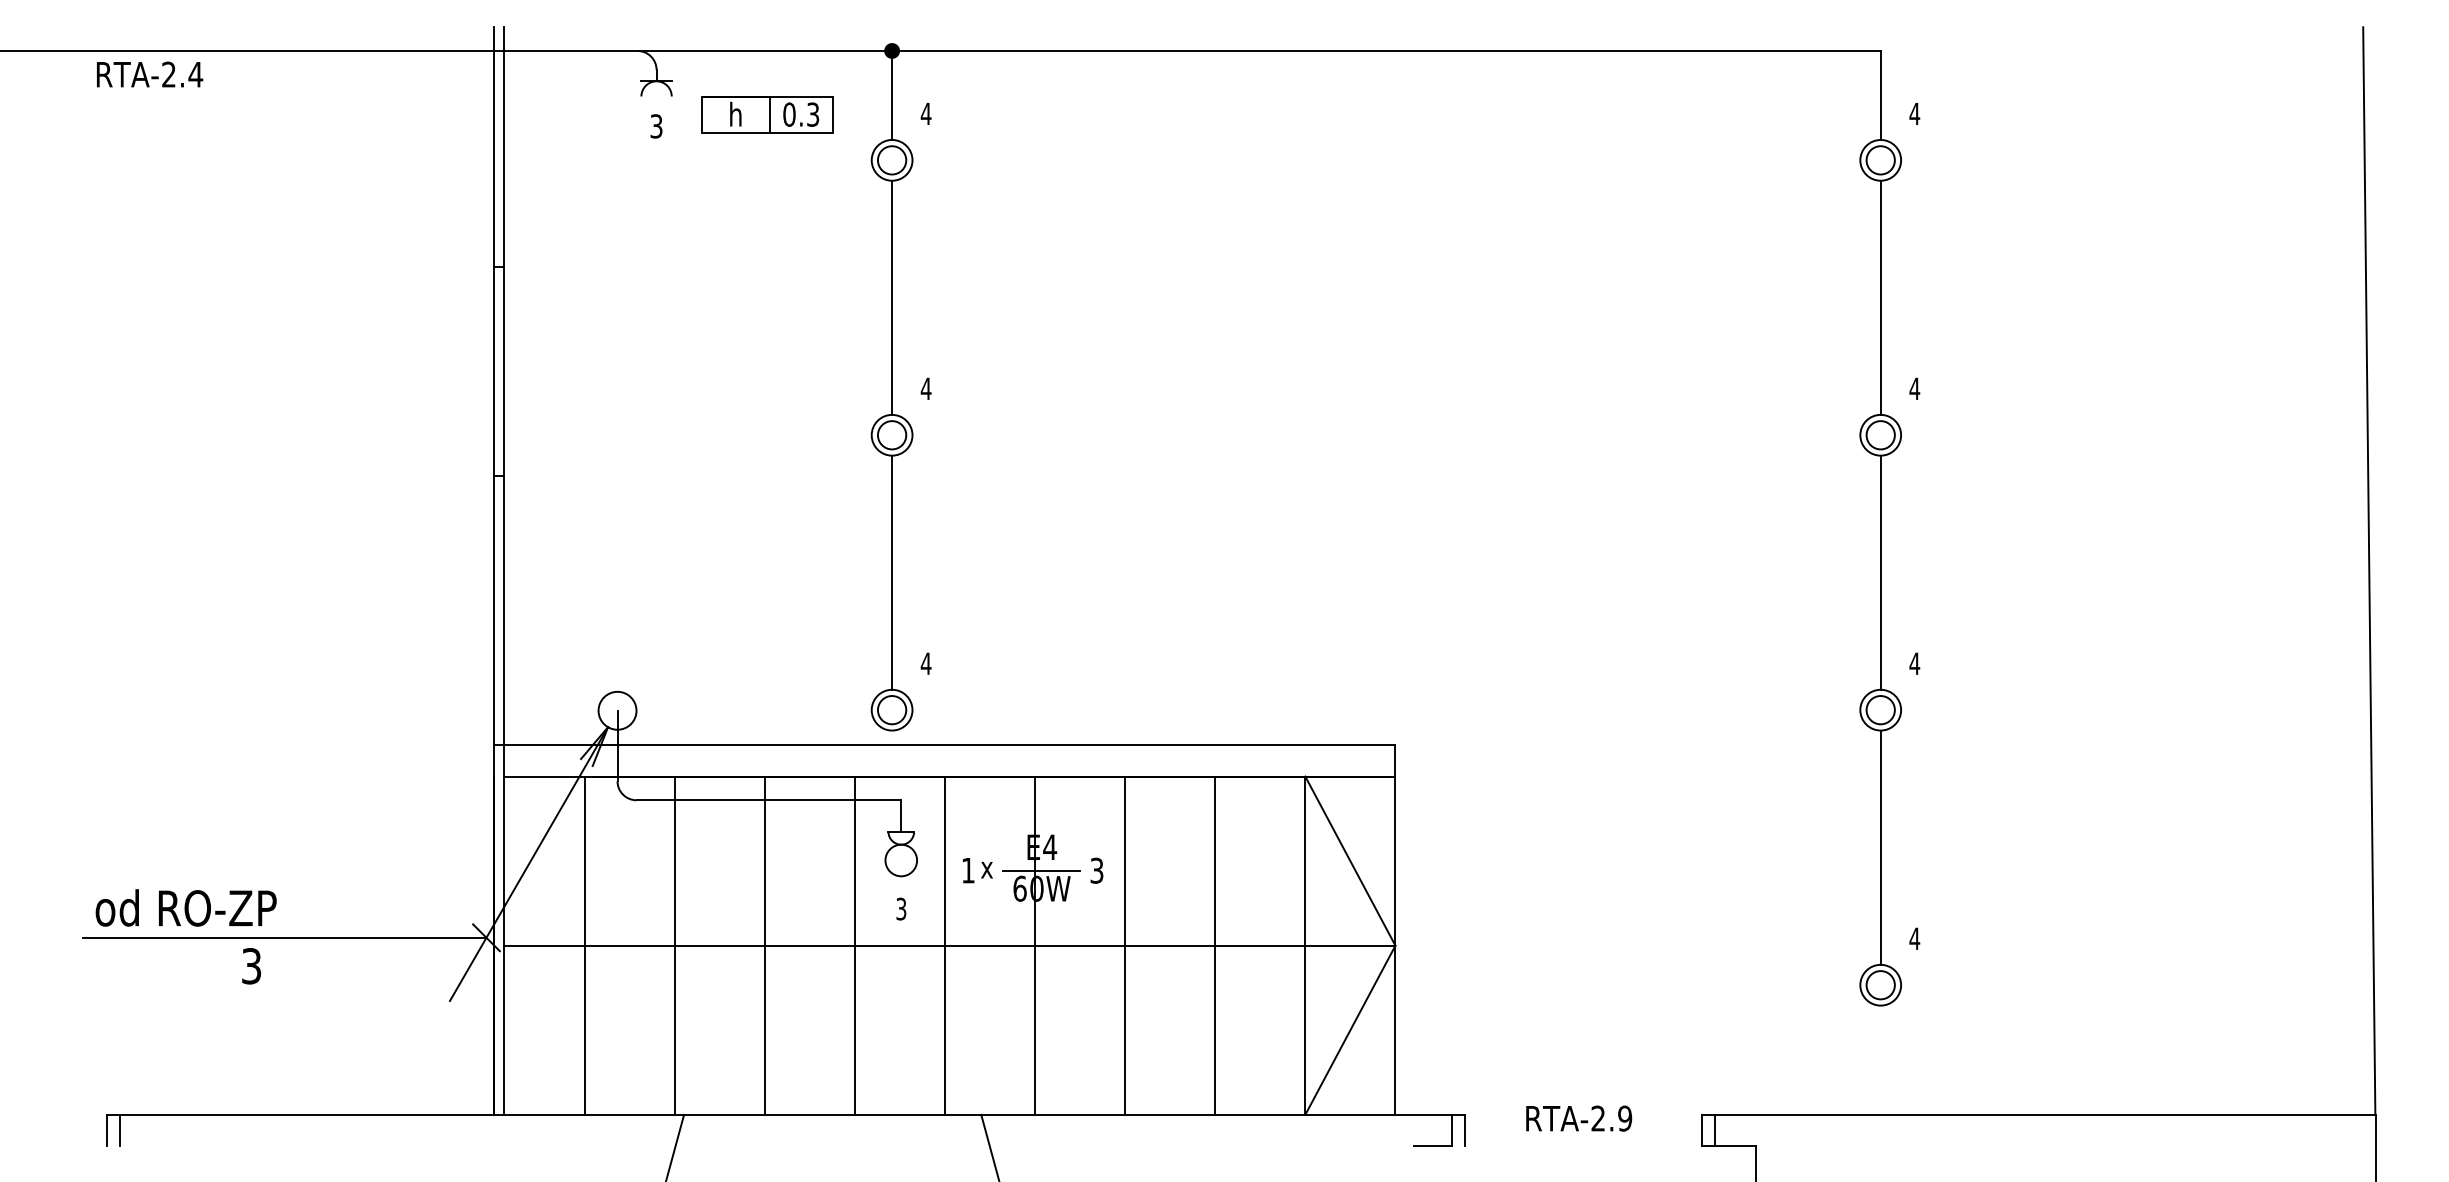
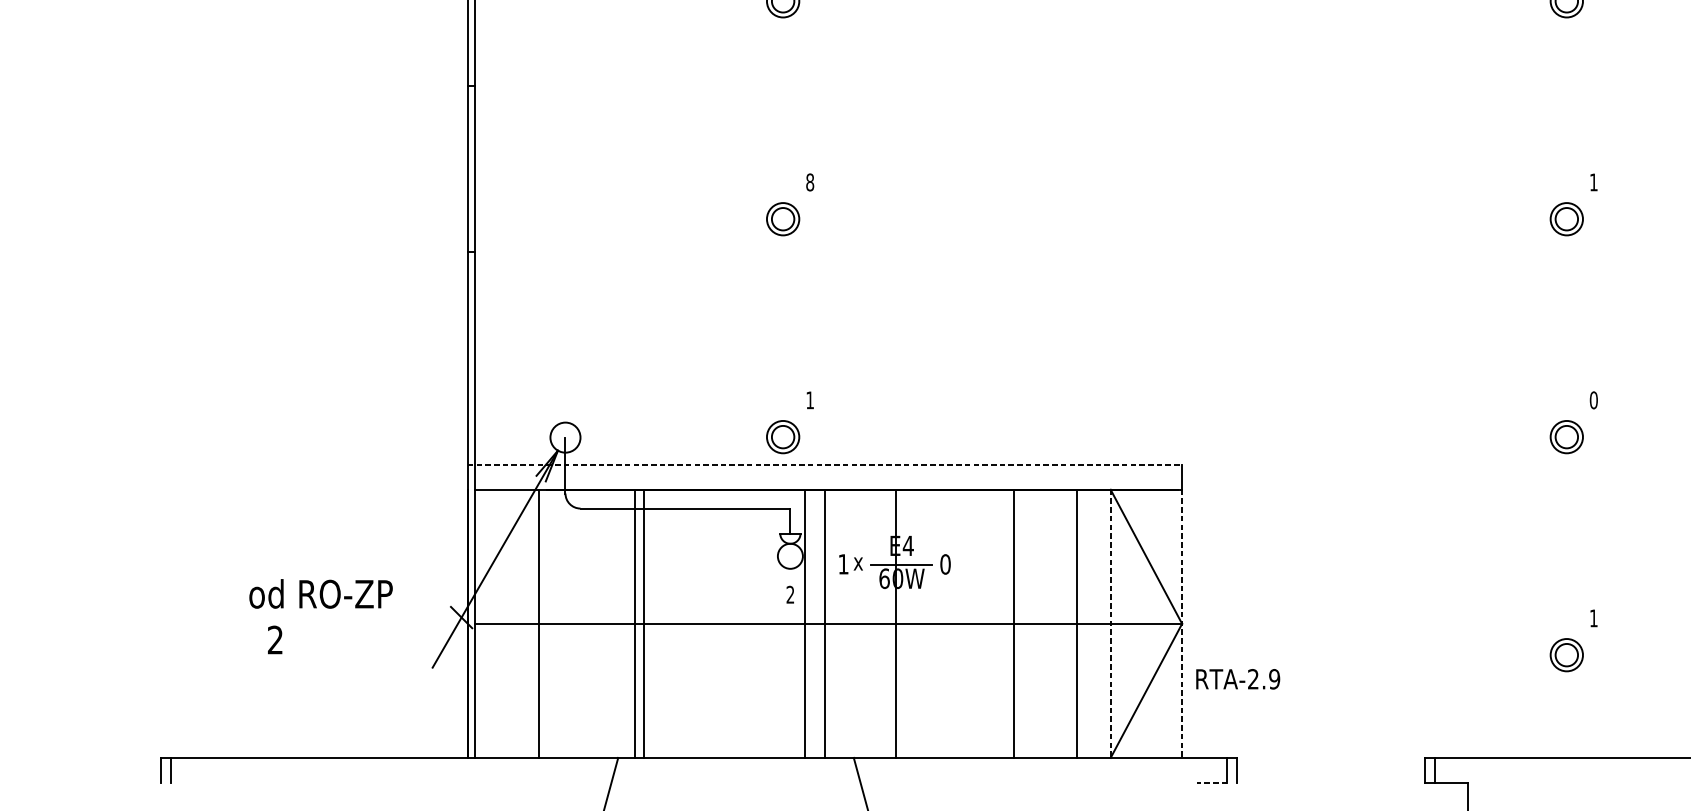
line: (892, 297) -> (783, 110), removed
line: (1880, 297) -> (1566, 110), removed
text: (925, 388) -> (809, 182), 4 -> 8
text: (1914, 388) -> (1593, 182), 4 -> 1
line: (892, 572) -> (783, 328), removed
line: (1880, 572) -> (1566, 328), removed
text: (925, 663) -> (809, 400), 4 -> 1
text: (1914, 663) -> (1593, 400), 4 -> 0
line: (944, 744) -> (824, 464), solid -> dashed
line: (1880, 847) -> (1566, 546), removed
text: (1096, 870) -> (945, 564), 3 -> 0
text: (185, 907) -> (320, 593), moved
text: (901, 909) -> (790, 595), 3 -> 2
line: (284, 937) -> (301, 617), removed
text: (1914, 938) -> (1593, 618), 4 -> 1
line: (674, 945) -> (643, 623), moved
line: (764, 945) -> (635, 623), moved
line: (854, 945) -> (804, 623), moved
line: (1125, 945) -> (1014, 623), moved
line: (1215, 945) -> (1077, 623), moved
line: (1305, 946) -> (1110, 624), solid -> dashed
line: (1395, 946) -> (1182, 624), solid -> dashed
text: (251, 966) -> (275, 640), 3 -> 2
text: (1579, 1118) -> (1238, 679), moved
line: (1433, 1146) -> (1212, 783), solid -> dashed

